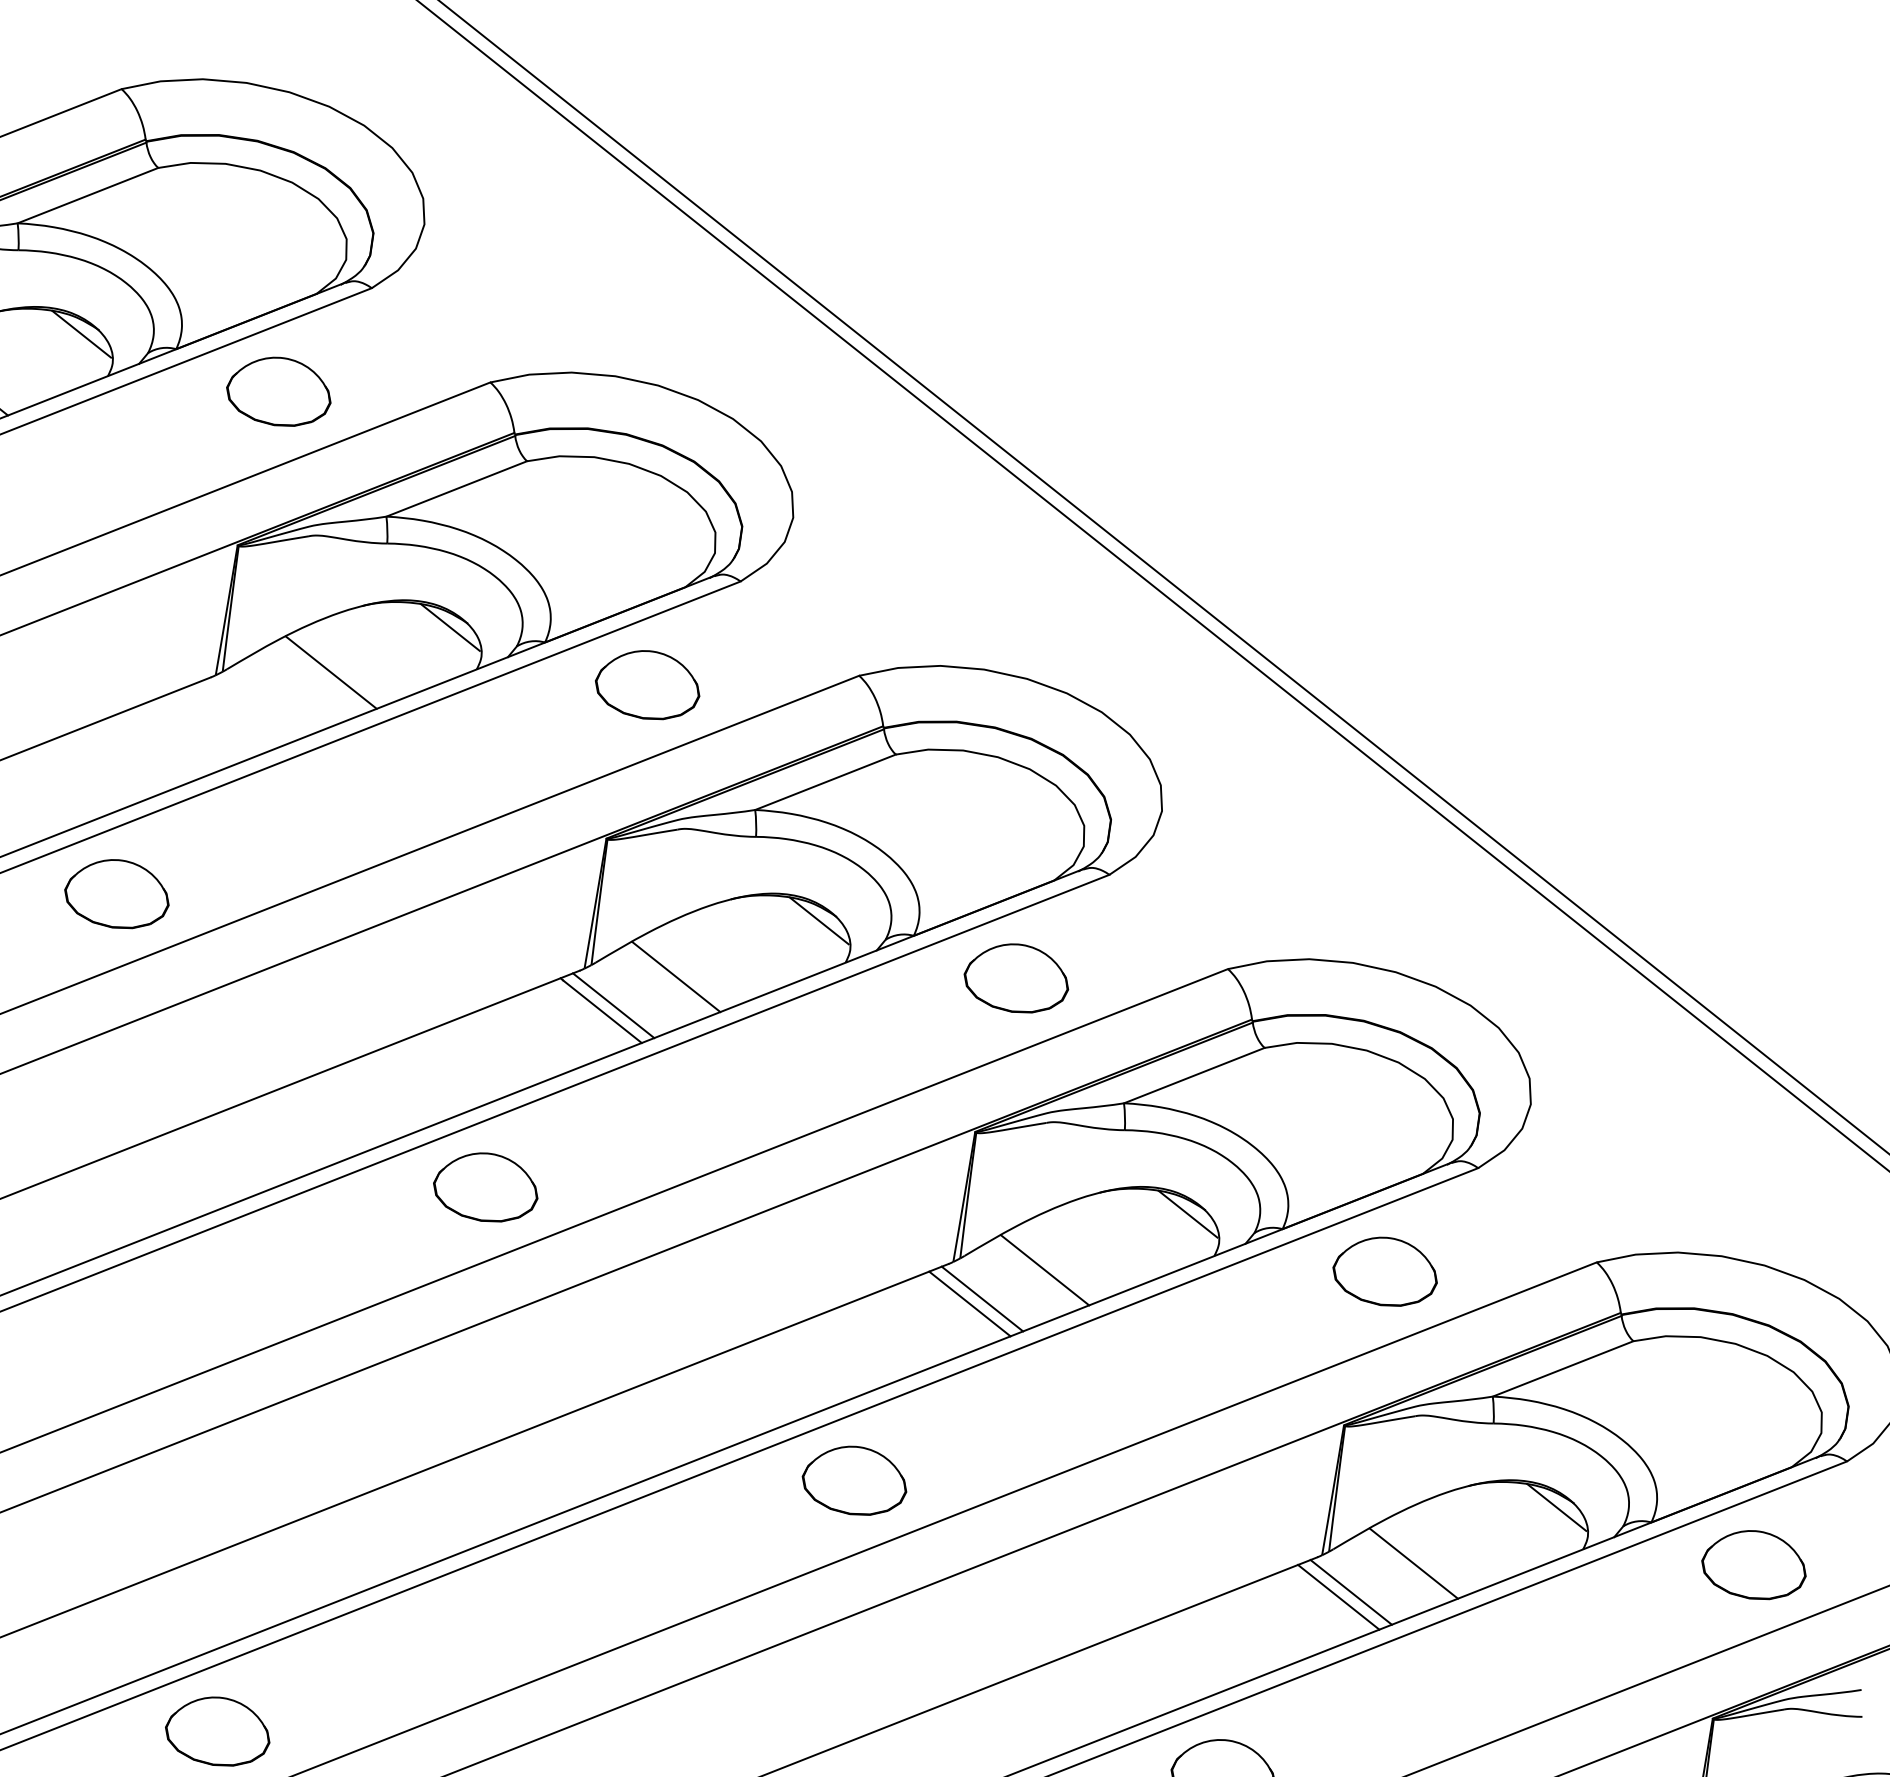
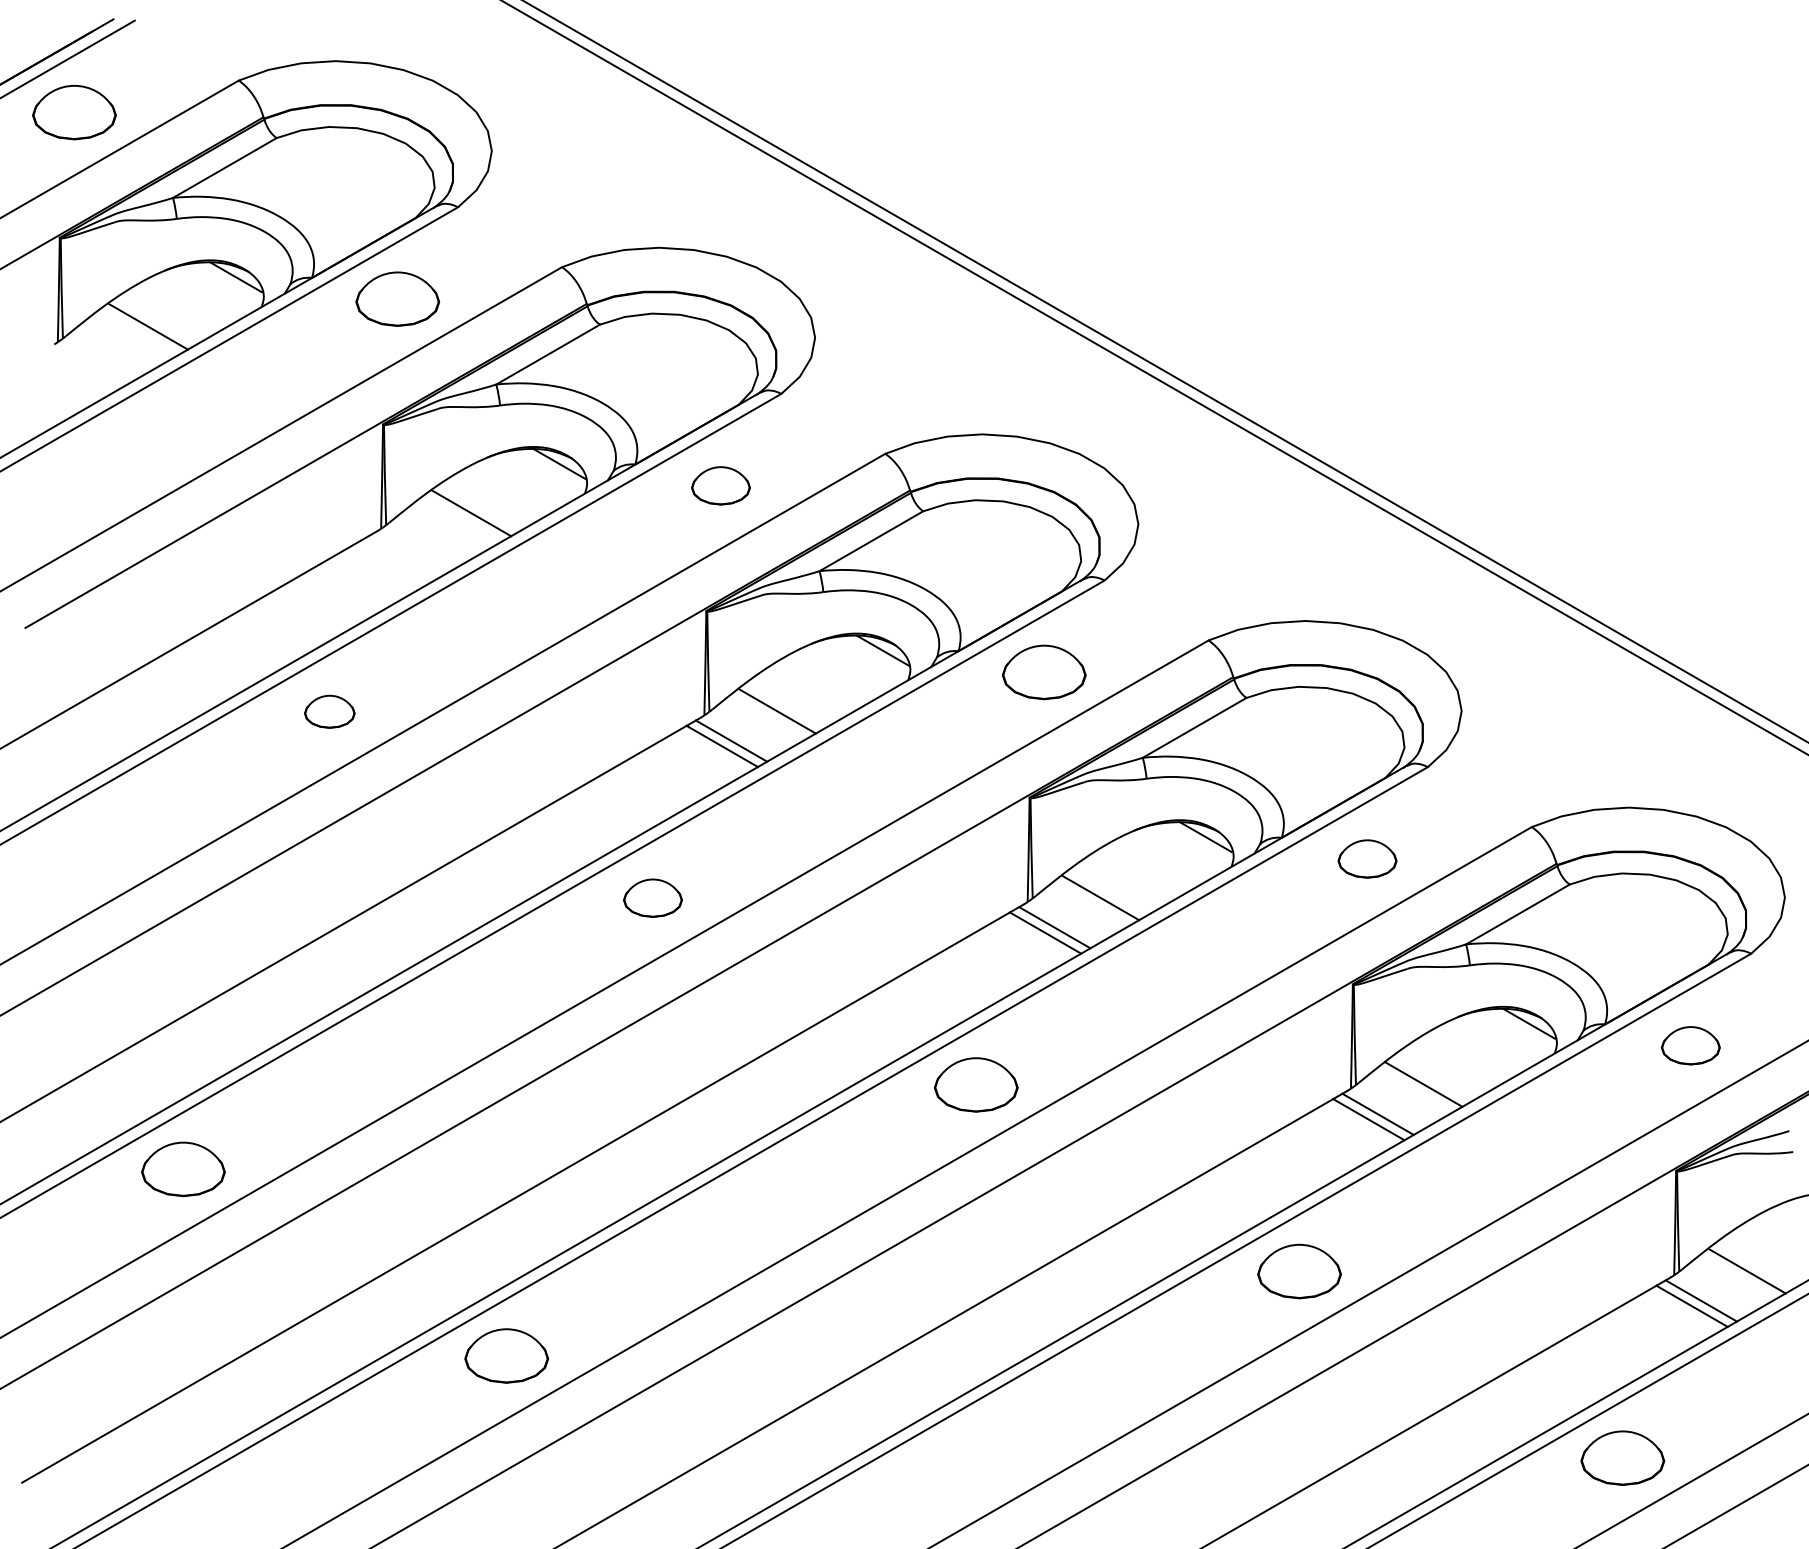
part: (647, 684) -> (720, 485), size x0.7
part: (117, 893) -> (329, 711), size x0.6
part: (485, 1186) -> (652, 897), size x0.7
part: (1385, 1270) -> (1367, 858), size x0.7
part: (1754, 1564) -> (1690, 1045), size x0.7

